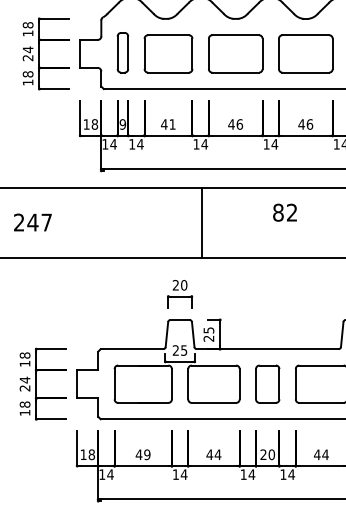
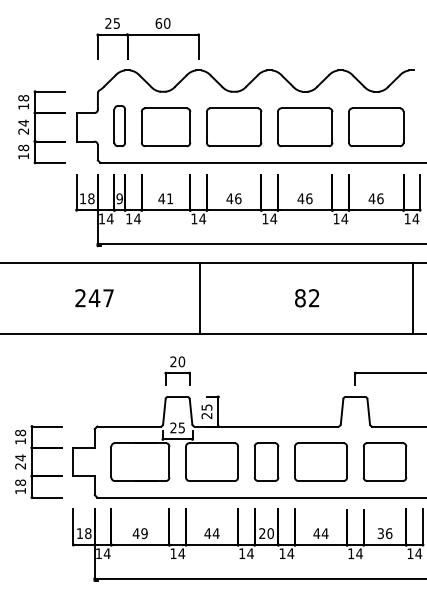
text: (285, 212) -> (307, 298), moved
text: (32, 222) -> (94, 298), moved

